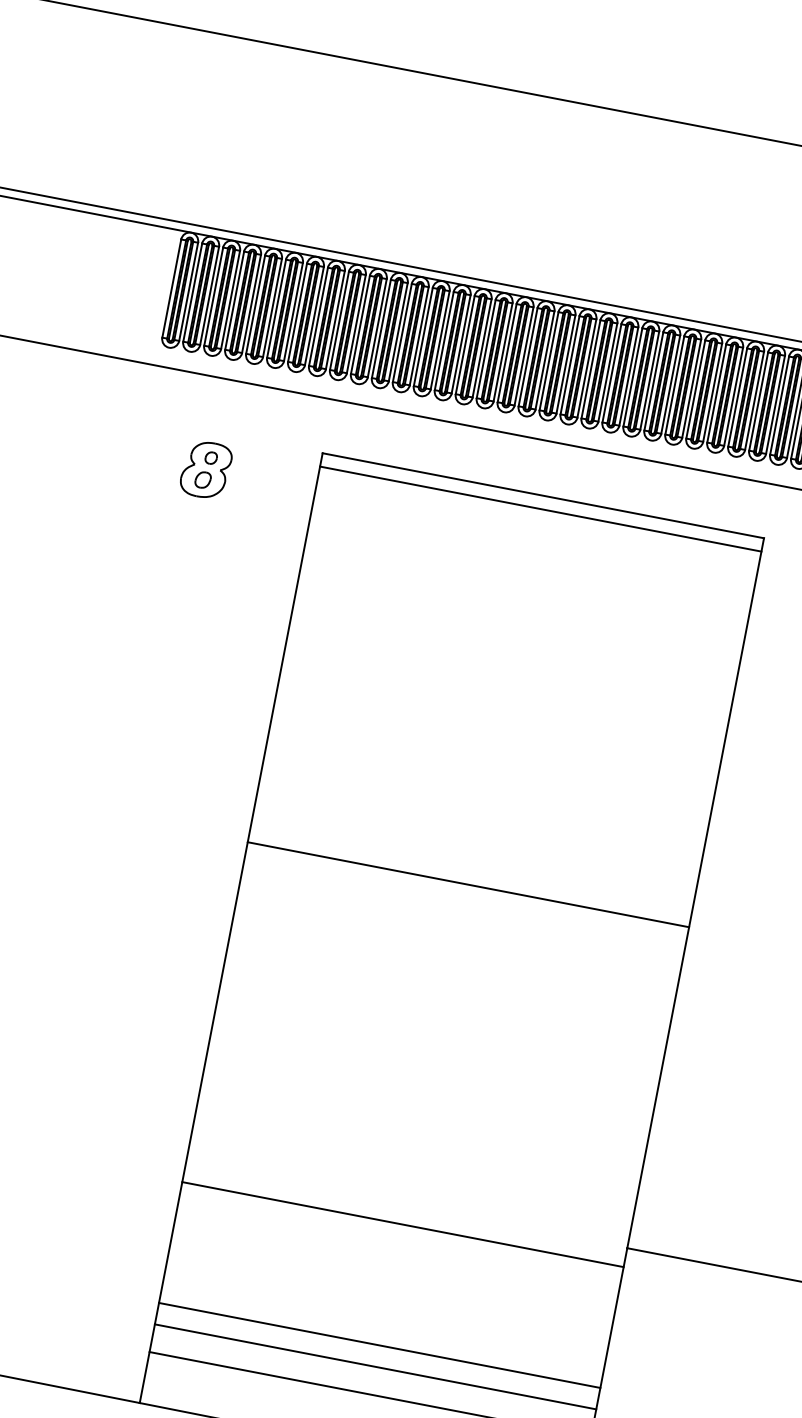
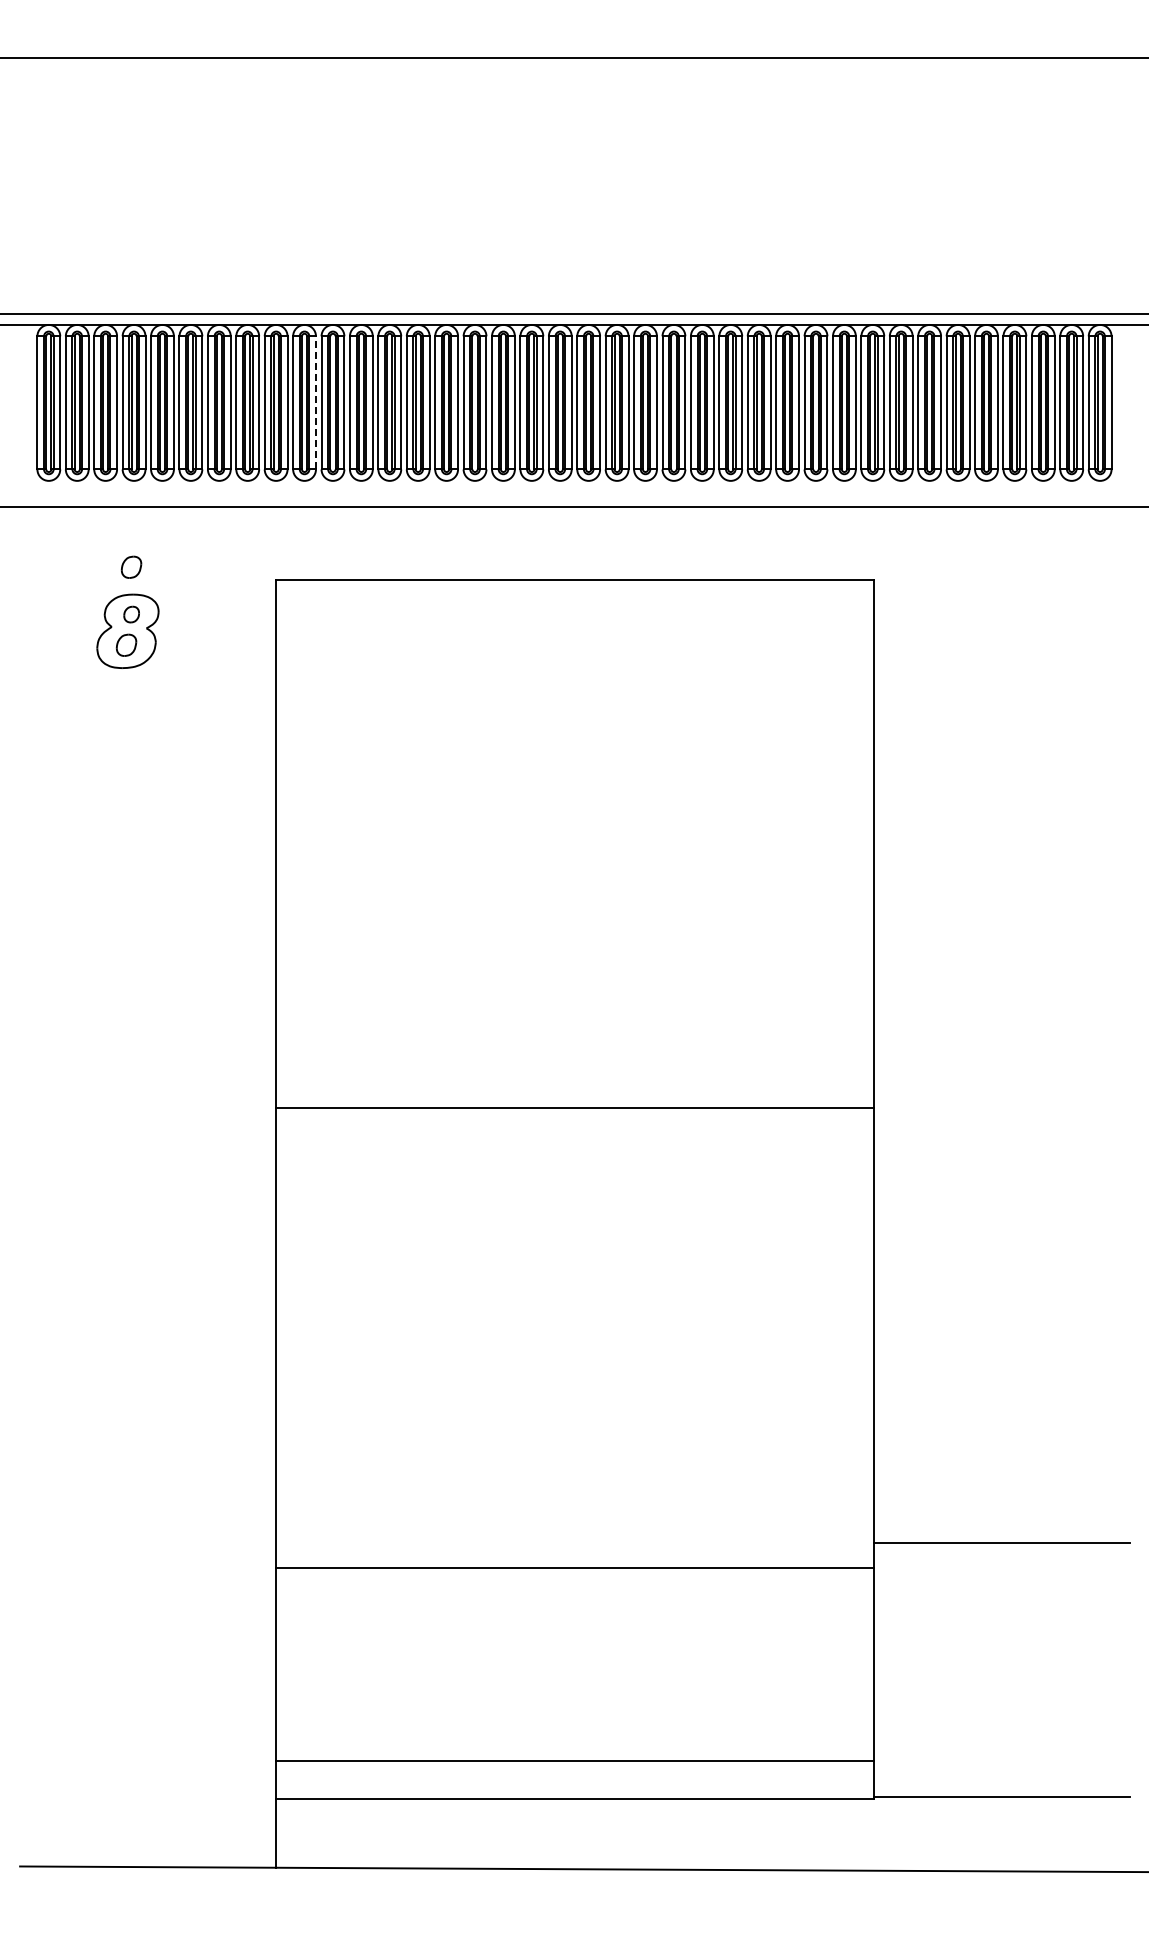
line: (376, 327) -> (315, 402), solid -> dashed
part: (217, 422) -> (131, 566), added
line: (540, 509) -> (575, 598), removed
line: (379, 1345) -> (575, 1732), removed

